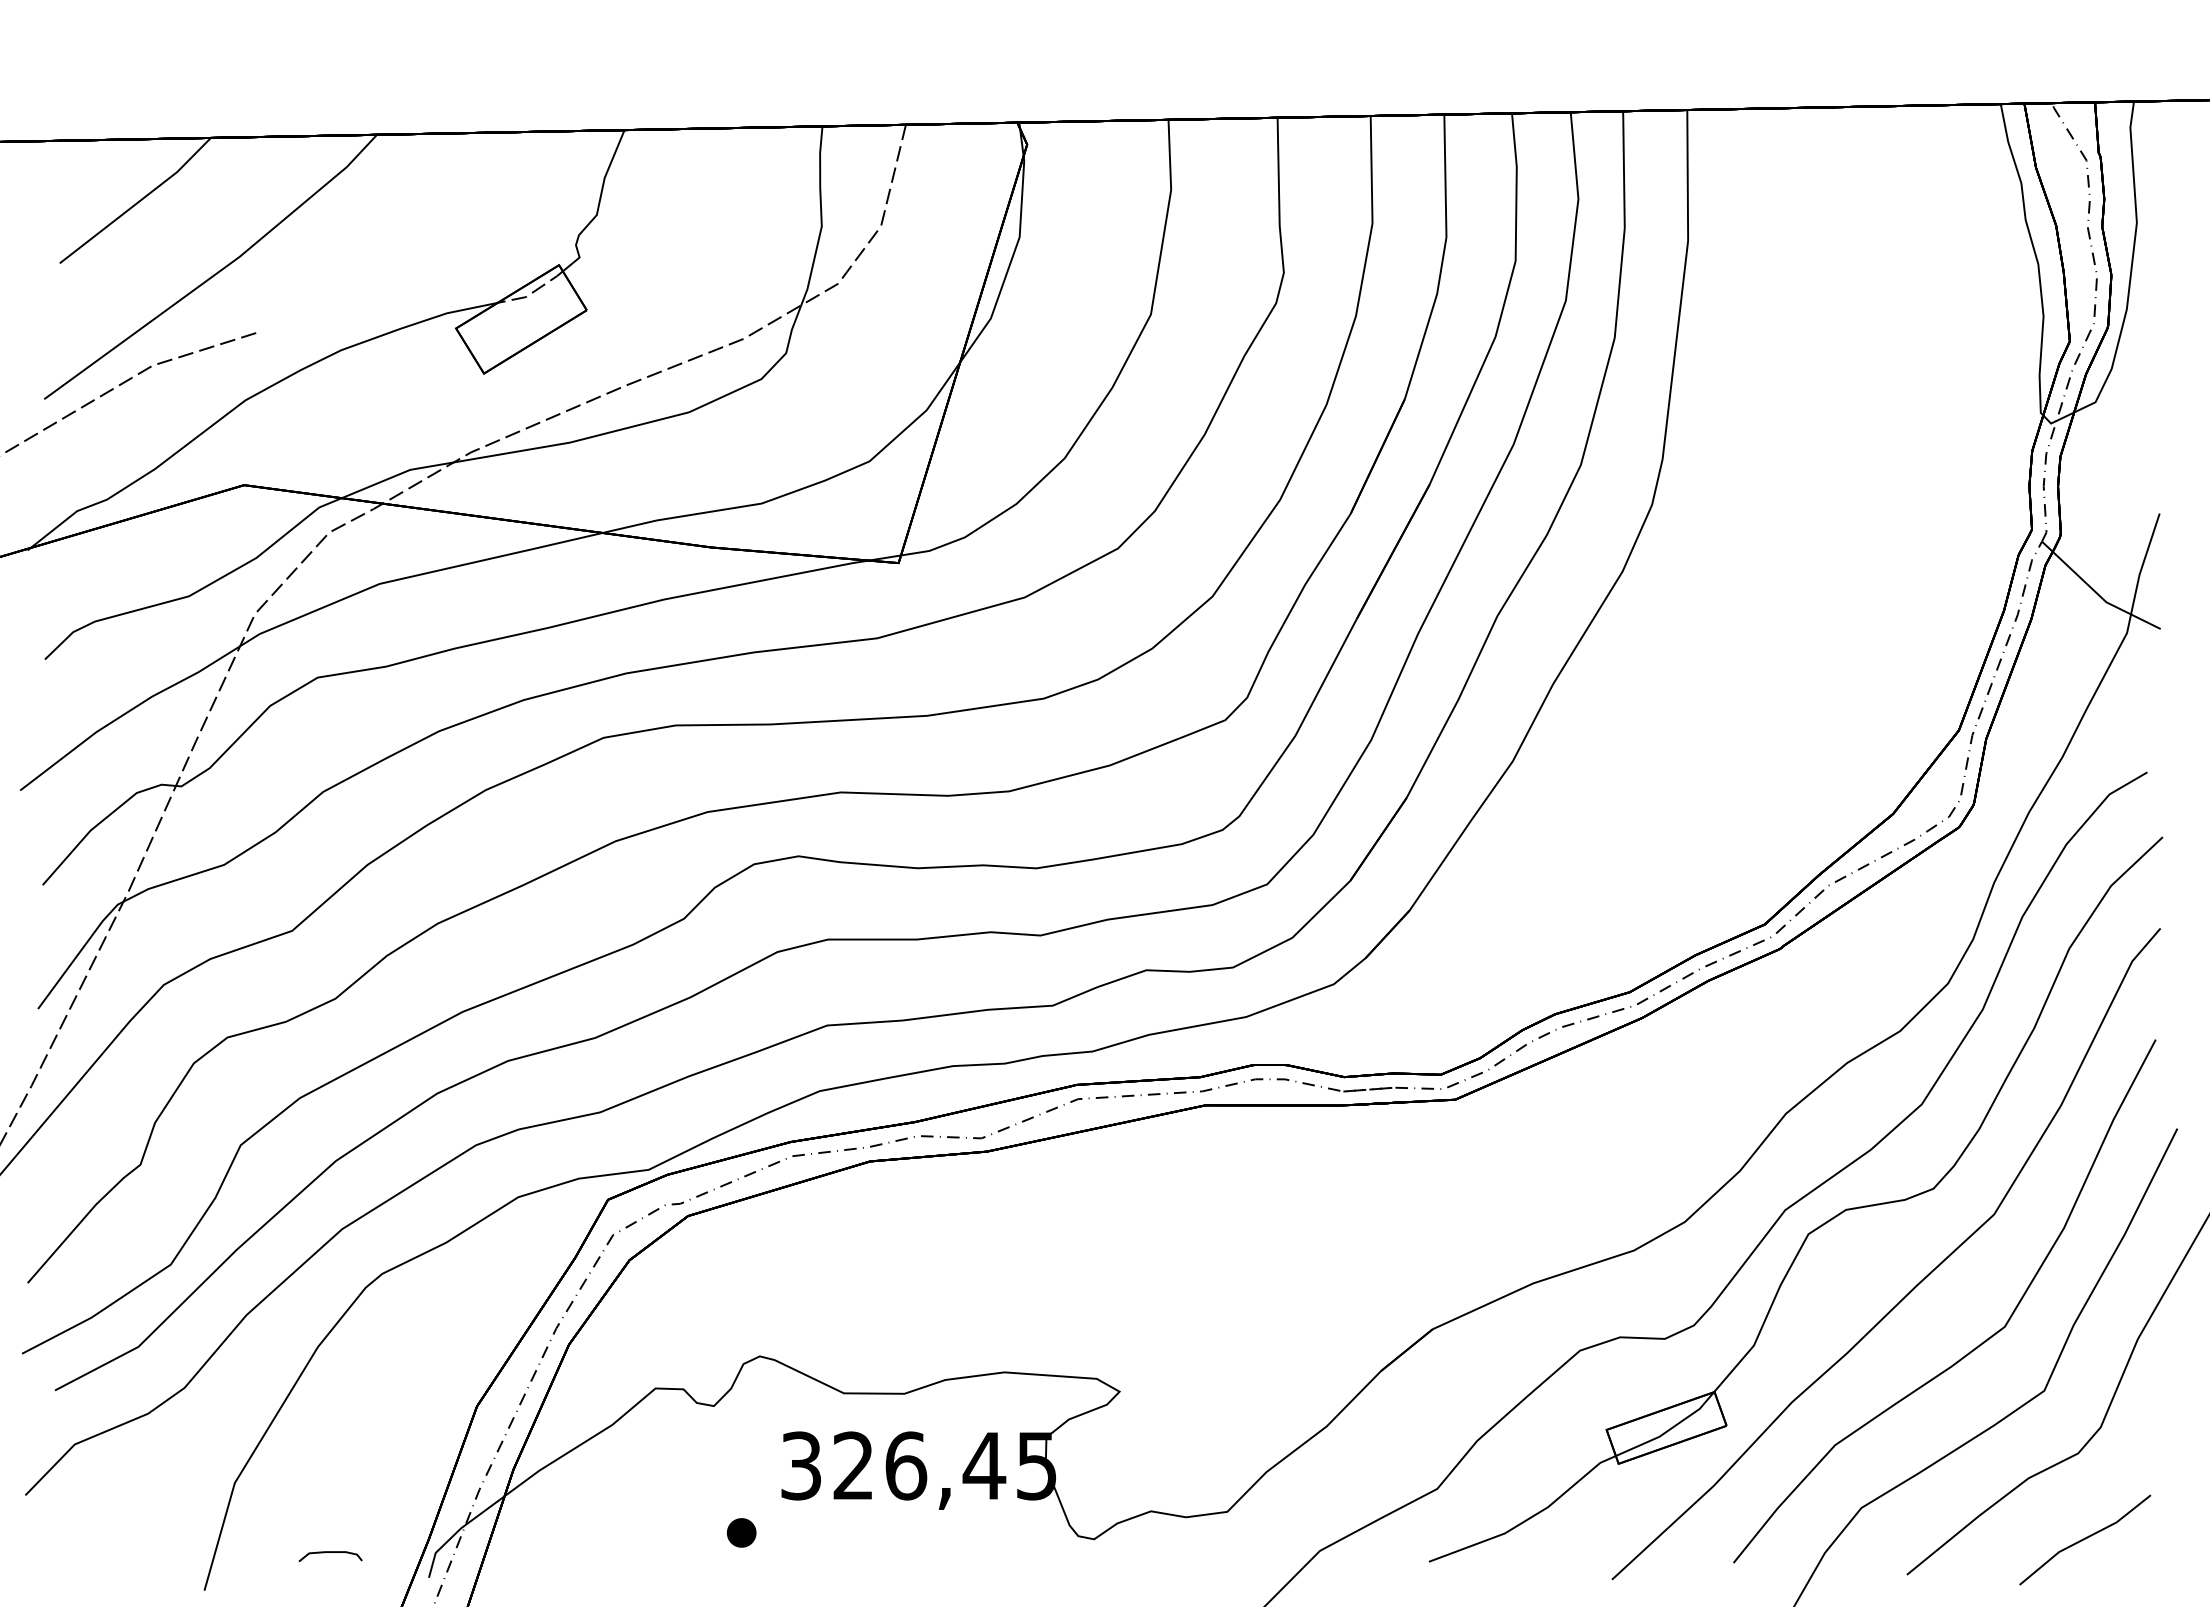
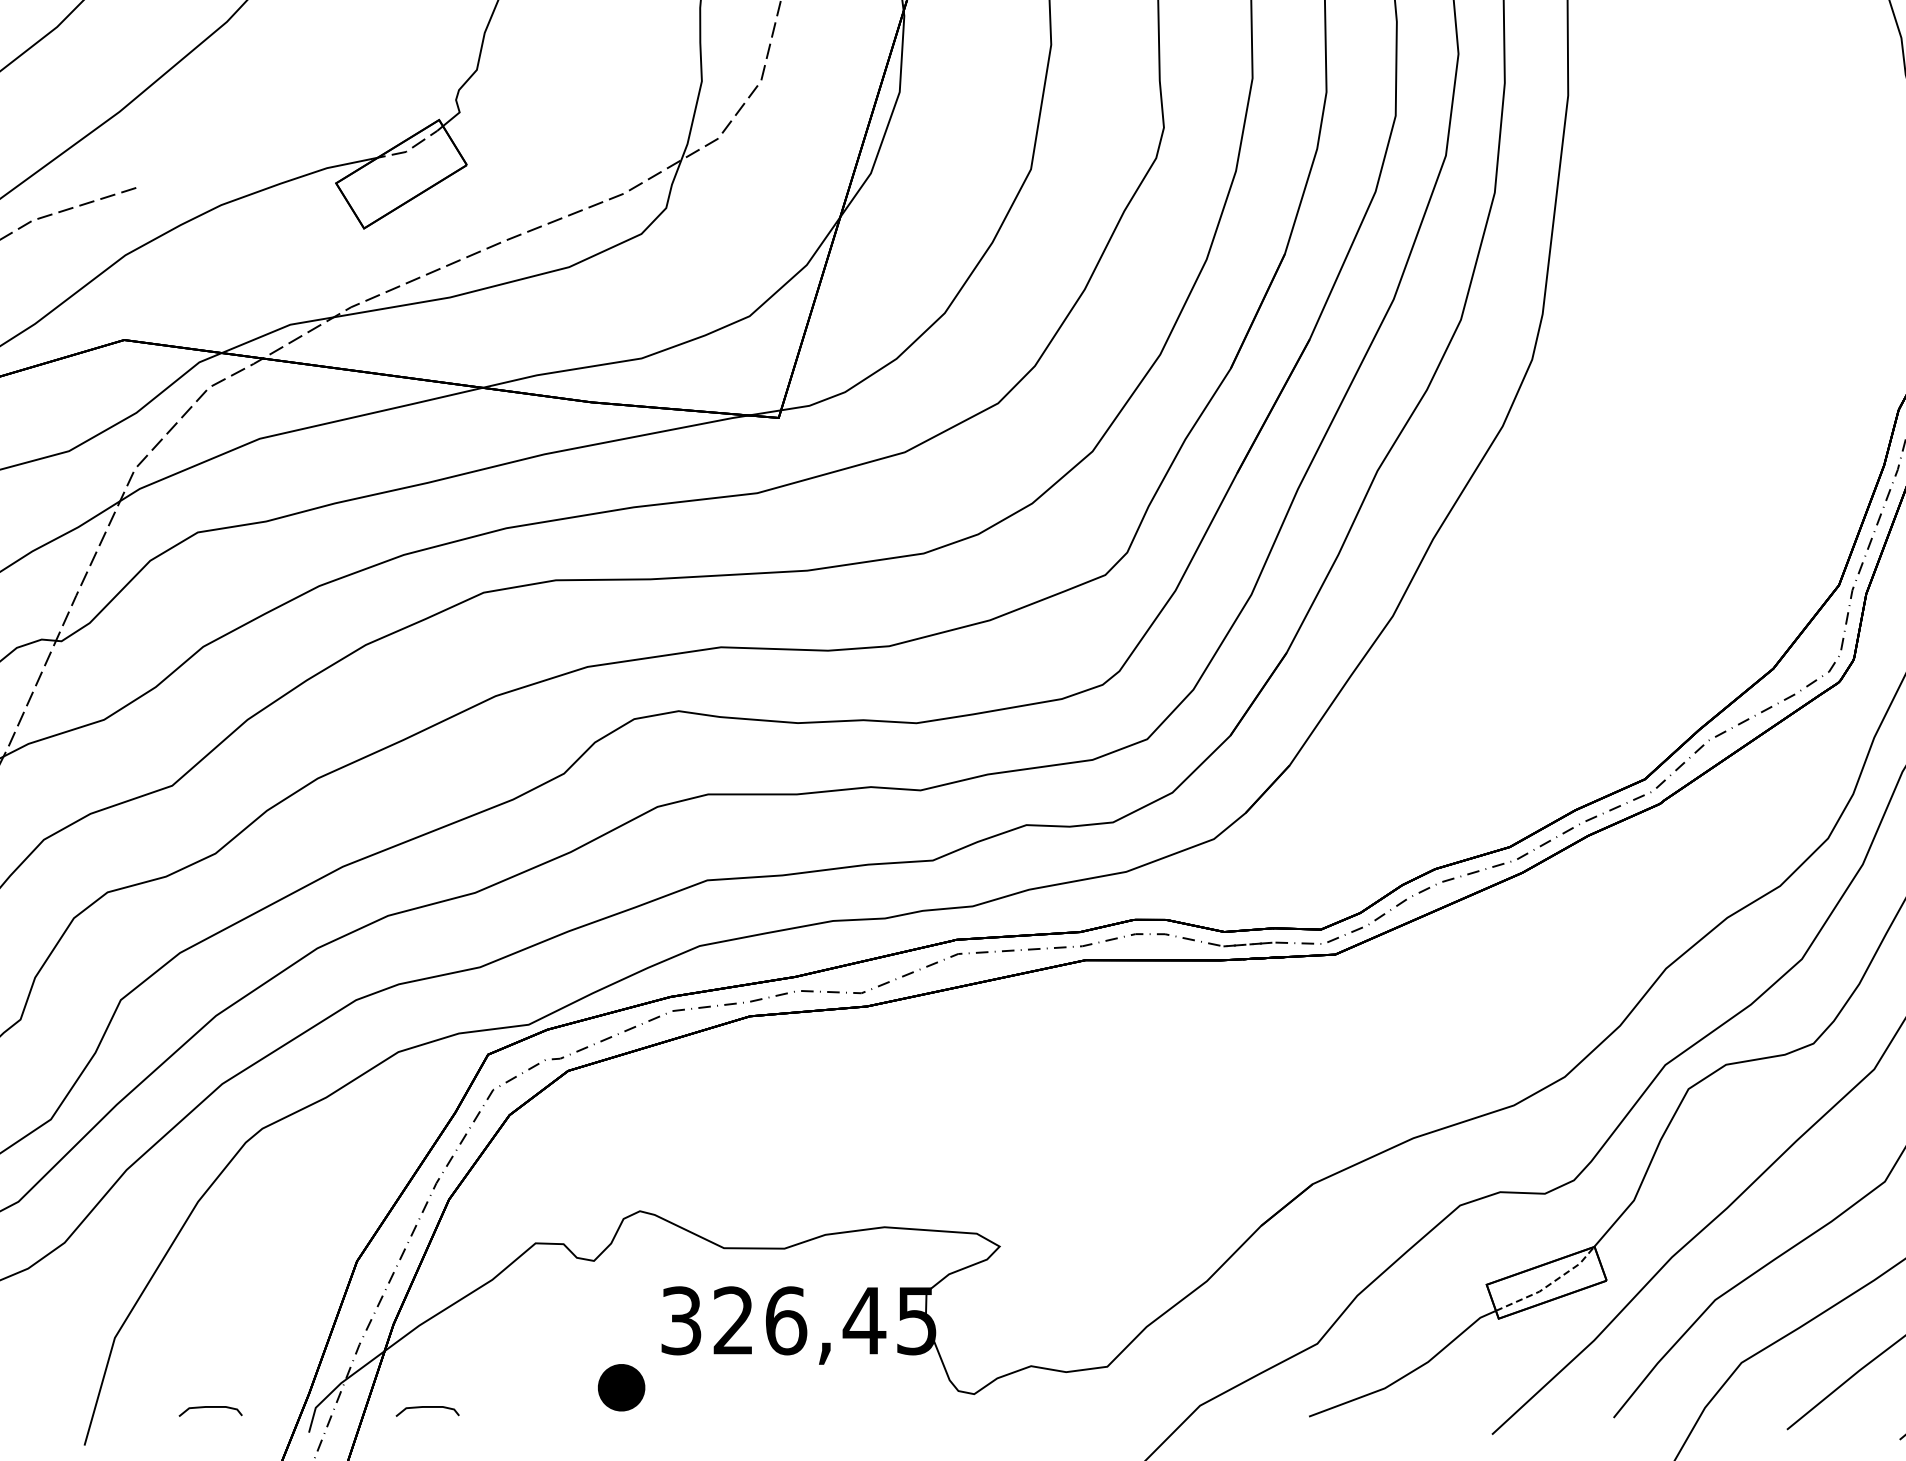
line: (1669, 1429) -> (1549, 1284), solid -> dashed
part: (741, 1532) -> (621, 1387), size x1.6
curve: (547, 1552) -> (427, 1407), added

